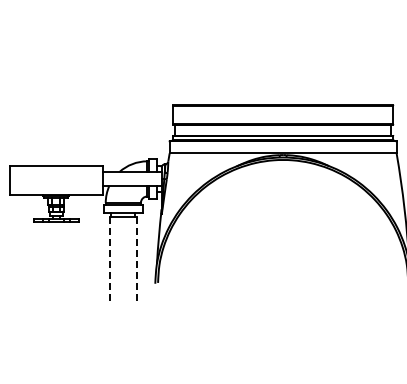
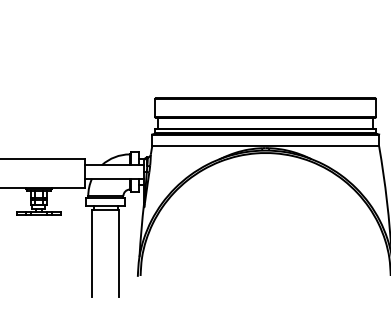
line: (109, 260) -> (92, 253), dashed -> solid
line: (136, 260) -> (119, 253), dashed -> solid

